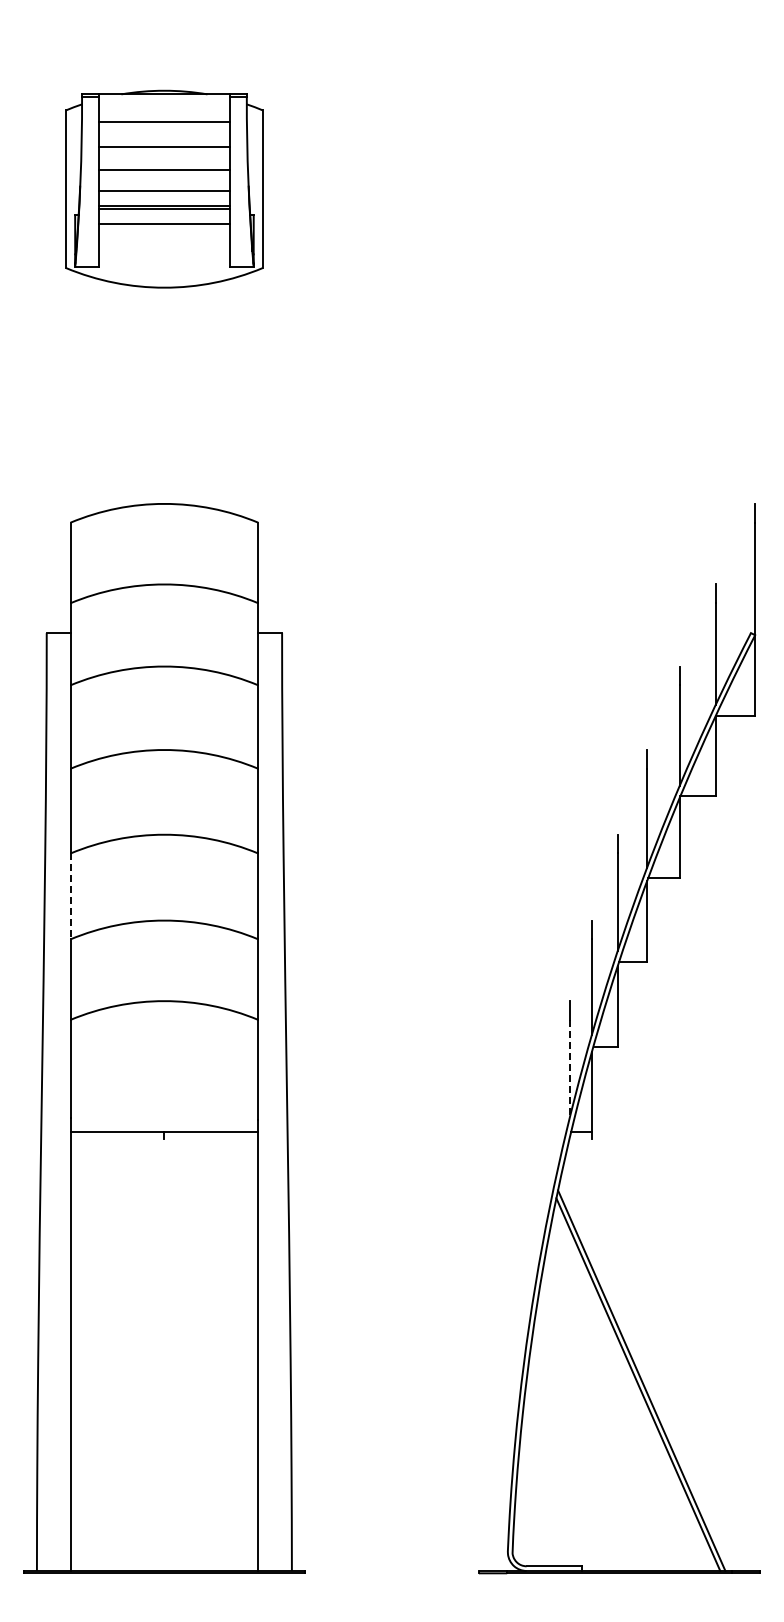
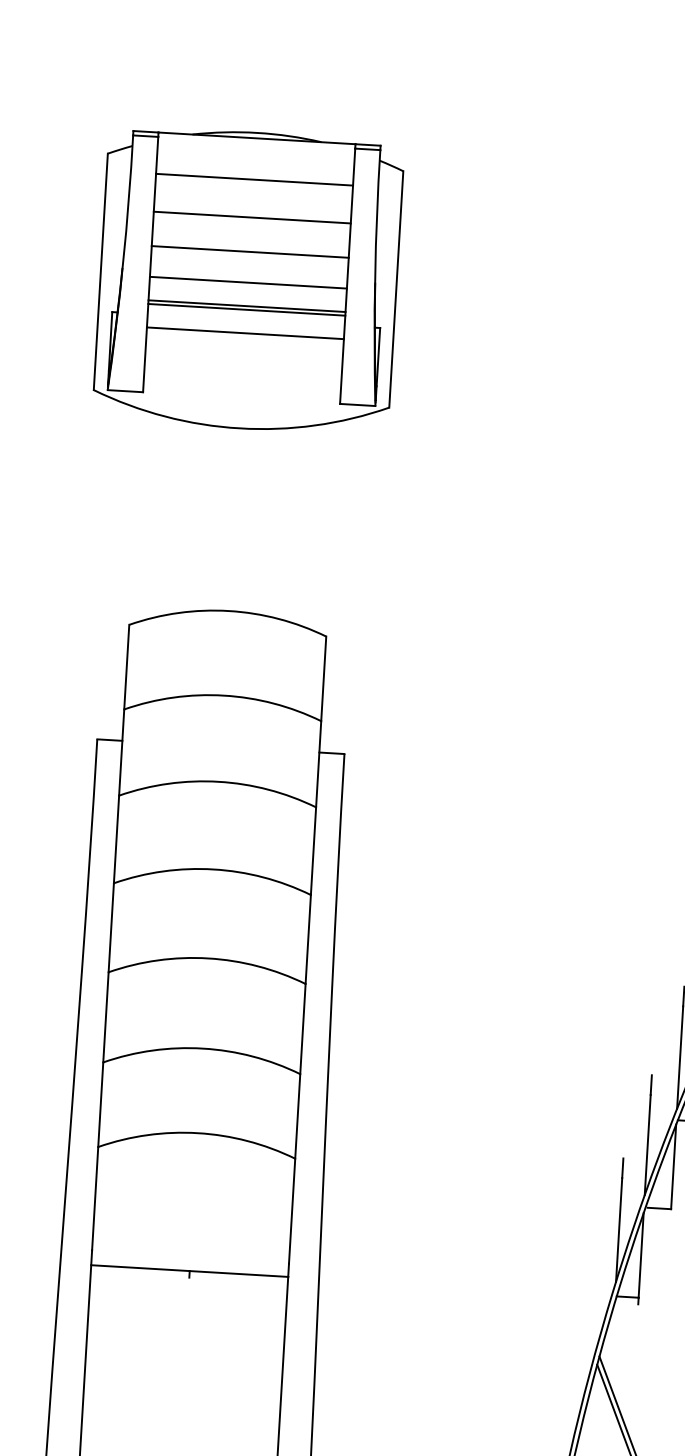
part: (164, 188) -> (248, 279), size x1.43
line: (70, 896) -> (105, 1017), dashed -> solid
line: (569, 1069) -> (619, 1230), dashed -> solid

